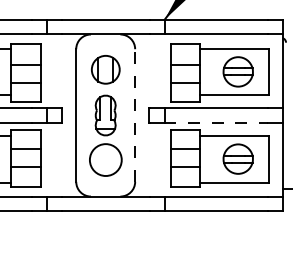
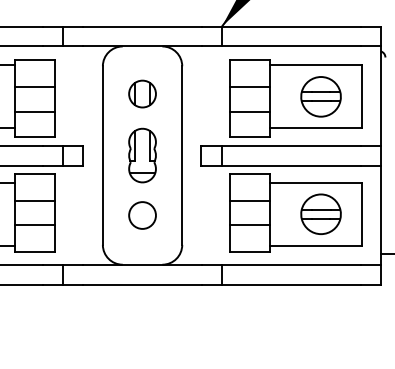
part: (105, 69) -> (142, 93), size x0.71
line: (135, 115) -> (182, 155), dashed -> solid
line: (216, 122) -> (291, 164), dashed -> solid
circle: (105, 159) -> (142, 214), size x0.62

